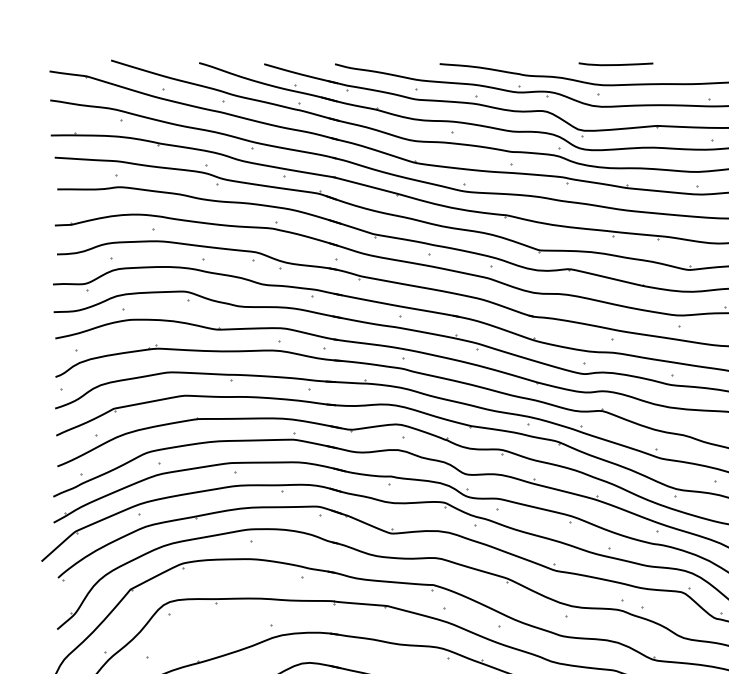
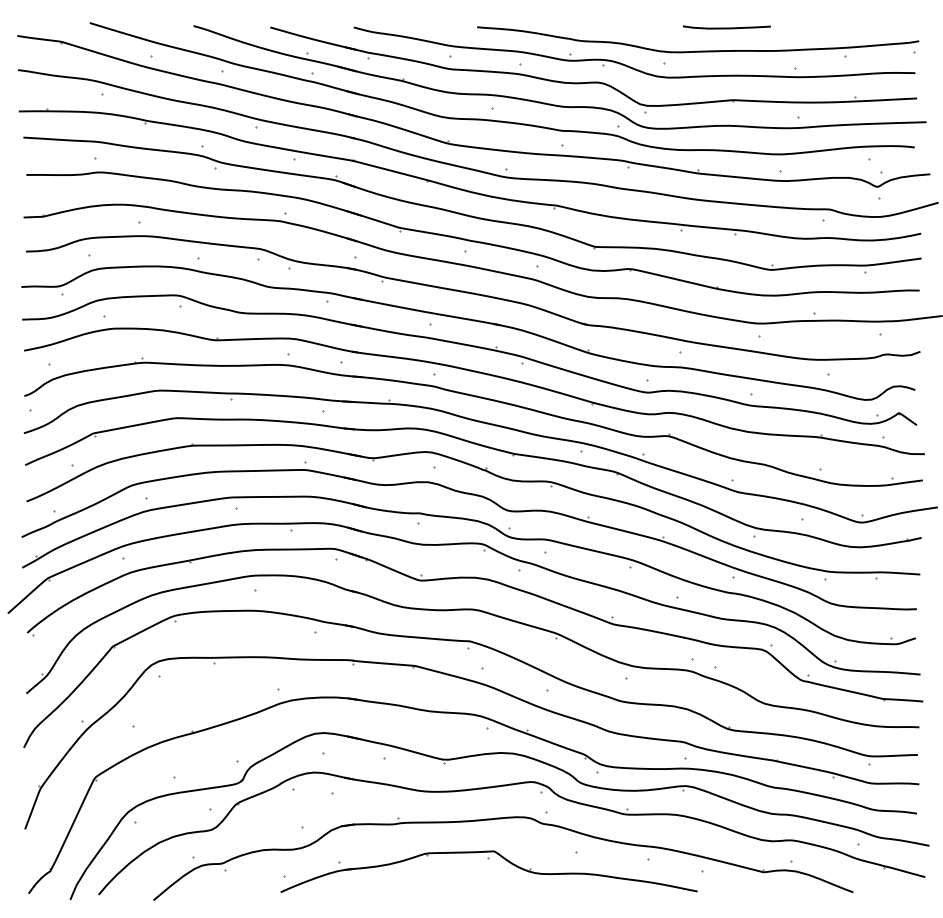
curve: (615, 64) -> (726, 27), moved

